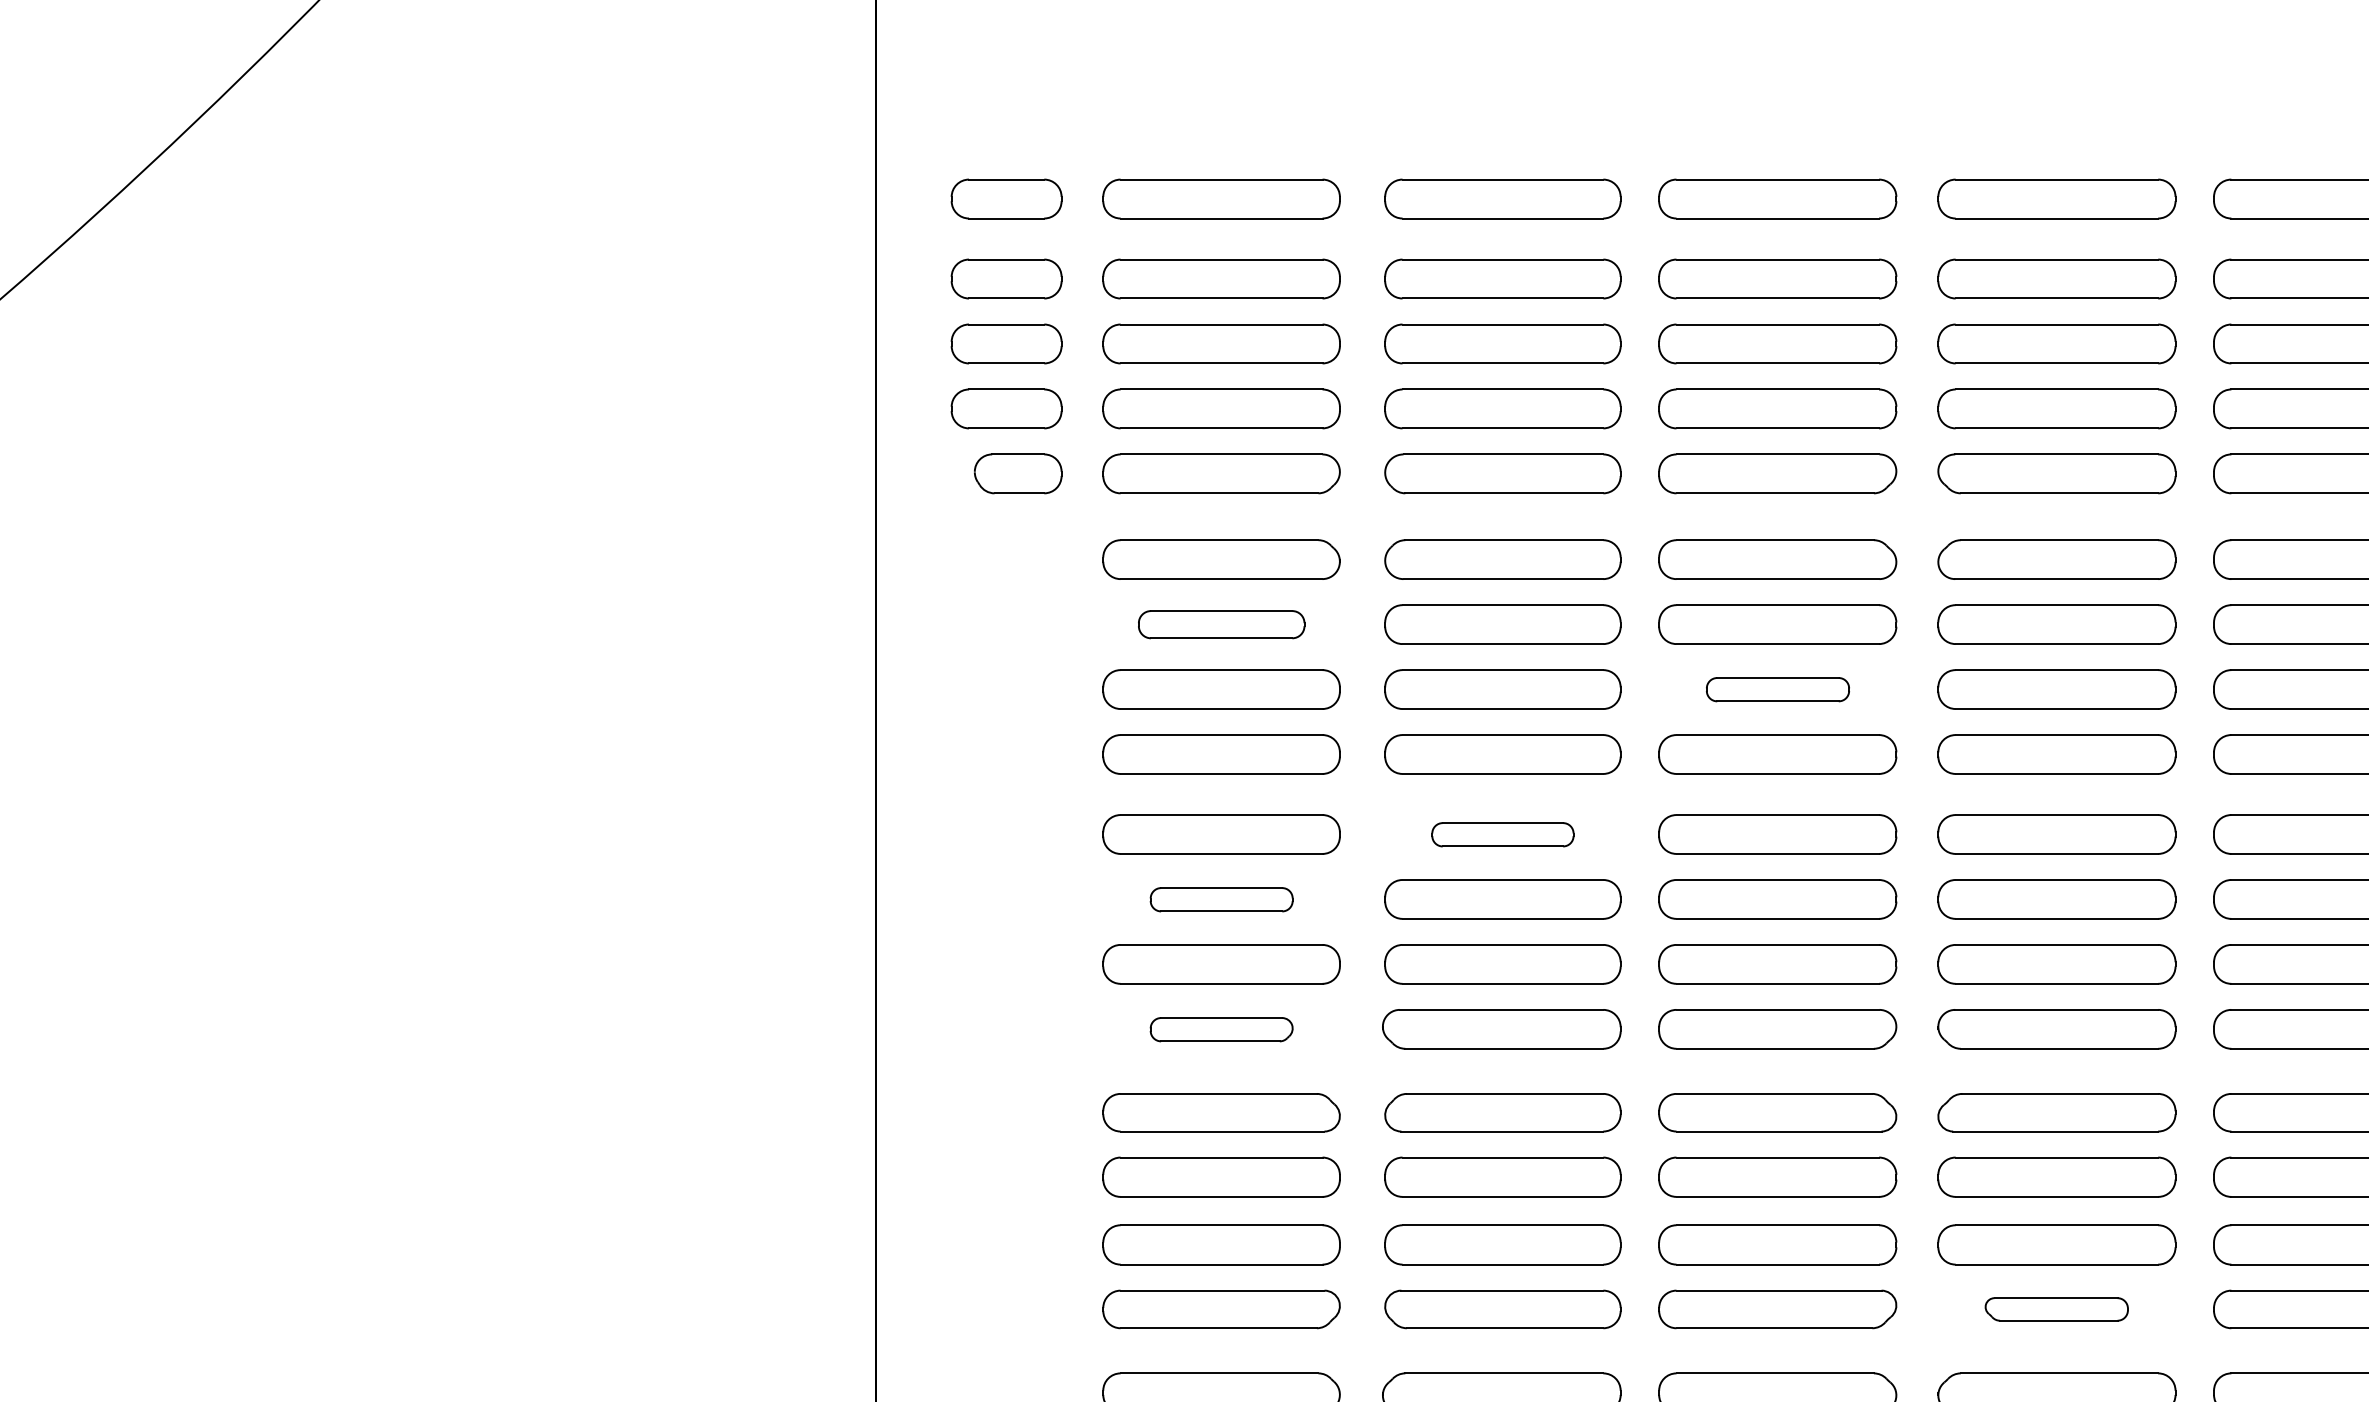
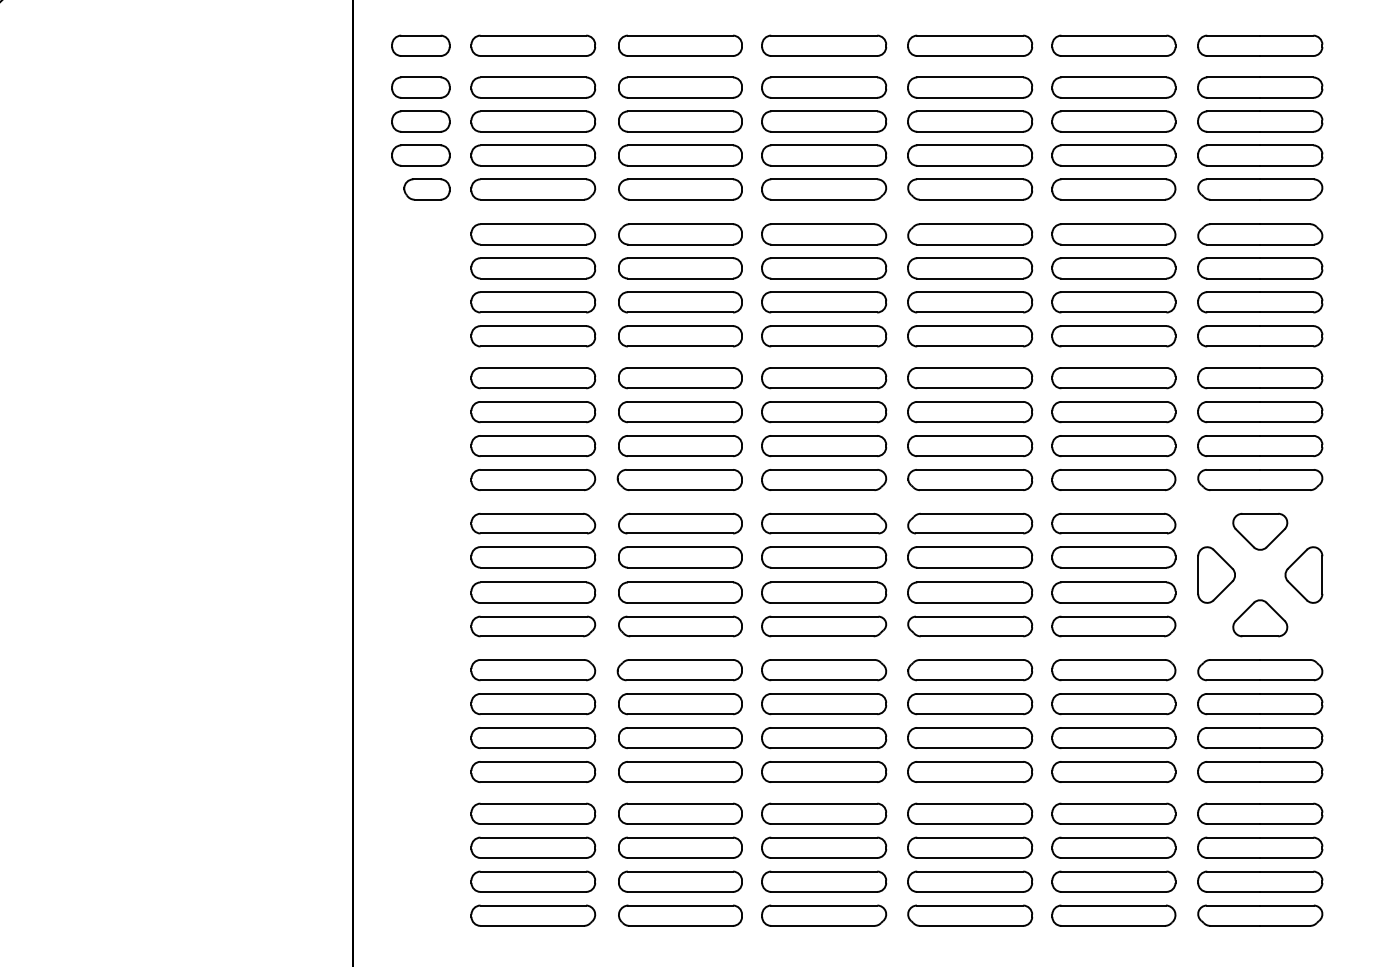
part: (1221, 624) -> (533, 268), size x1.43
part: (1778, 689) -> (824, 302), size x1.67
part: (1502, 835) -> (680, 378), size x1.67
part: (1221, 900) -> (533, 412), size x1.67
part: (1221, 1030) -> (533, 480), size x1.67
part: (2055, 1309) -> (969, 626), size x1.67

